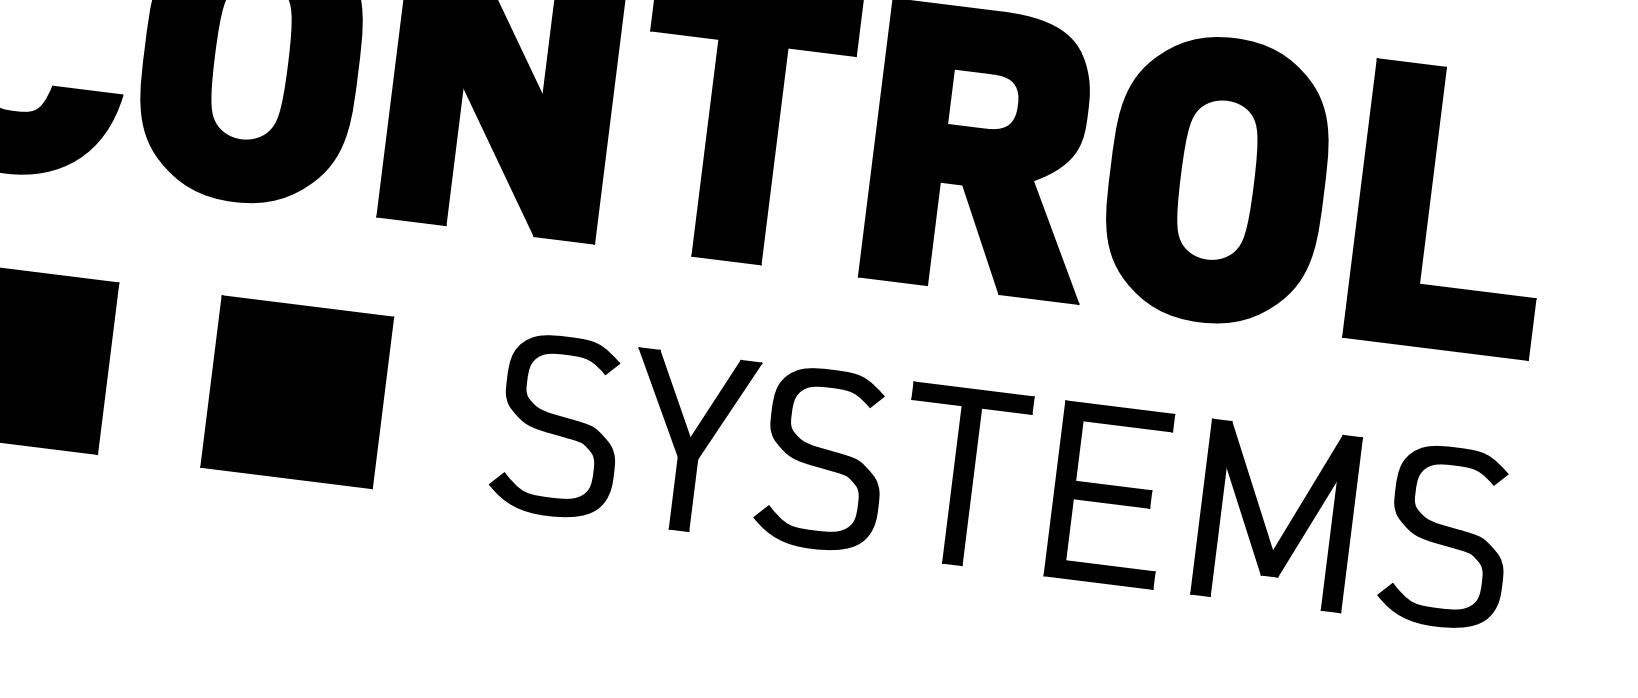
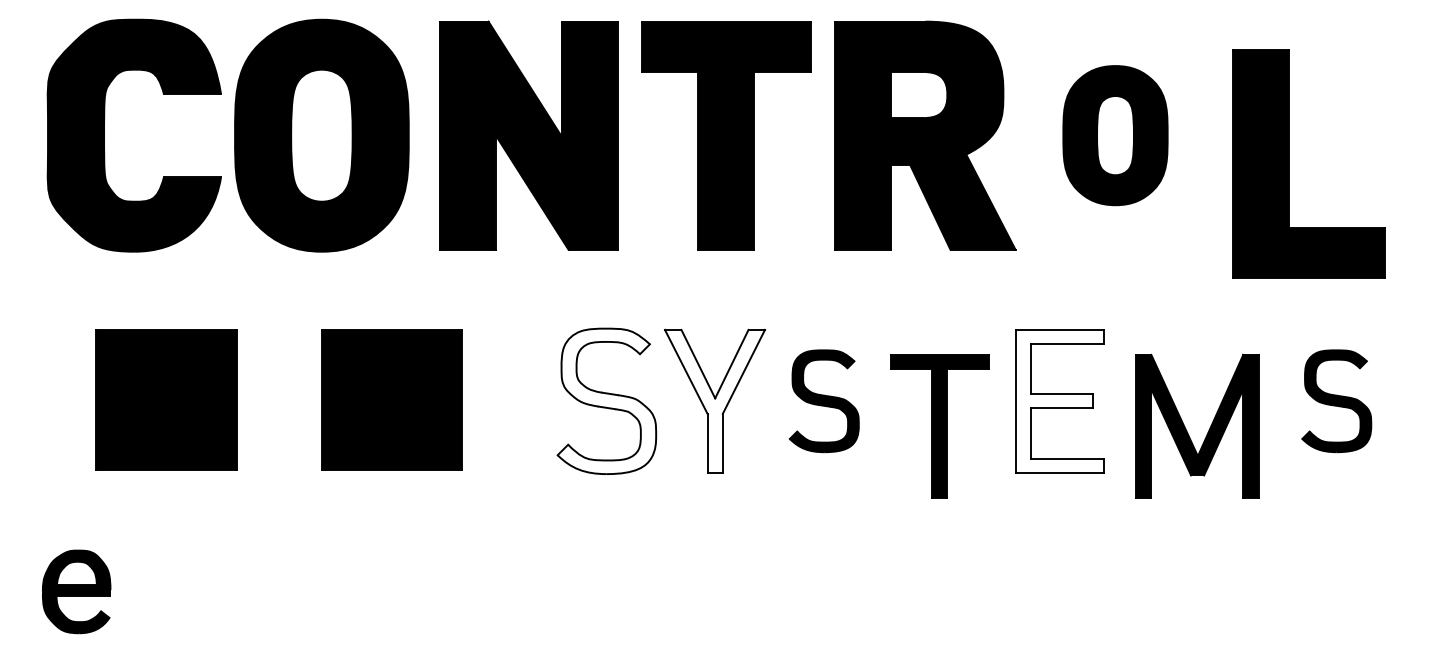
part: (1217, 179) -> (1115, 135), size x0.6
part: (1429, 206) -> (1289, 163), moved
fill: (557, 426) -> (606, 401), removed
fill: (689, 441) -> (714, 400), removed
part: (823, 458) -> (824, 400), size x0.7
part: (962, 476) -> (939, 426), moved
fill: (1109, 493) -> (1059, 400), removed
part: (1264, 519) -> (1187, 430), moved
part: (1446, 535) -> (1336, 400), size x0.7

